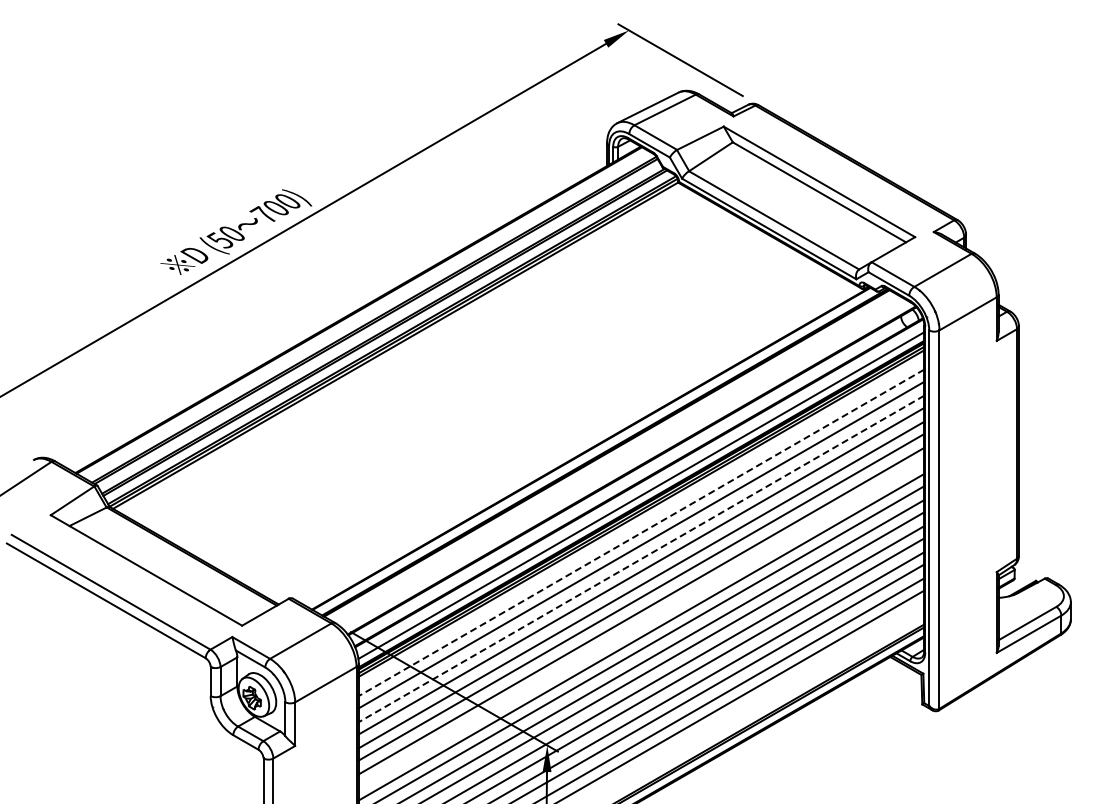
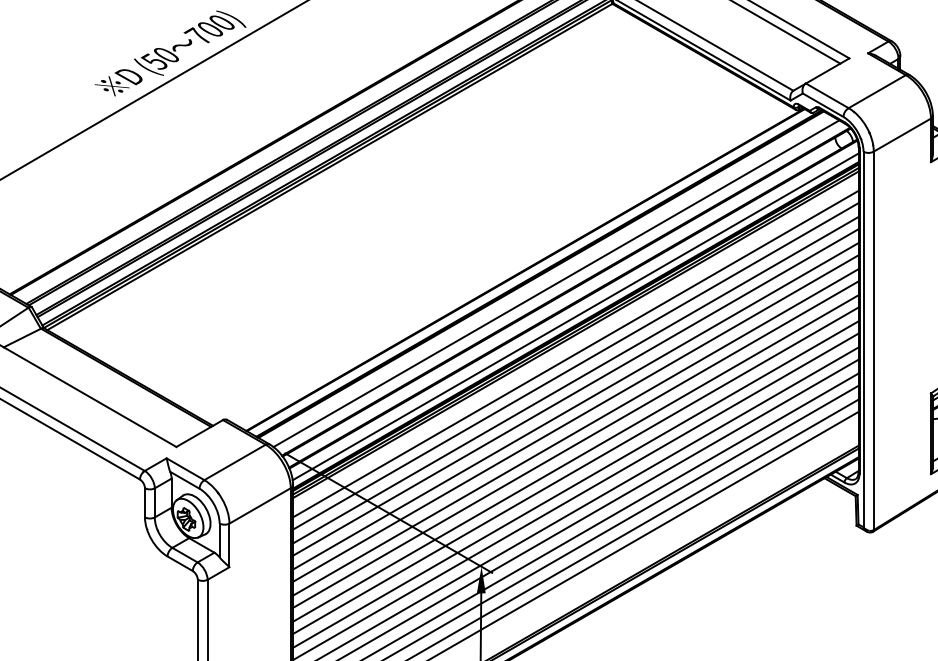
line: (622, 462) -> (556, 283), added
line: (641, 533) -> (575, 354), dashed -> solid
line: (641, 559) -> (575, 380), dashed -> solid
line: (641, 623) -> (575, 444), added

